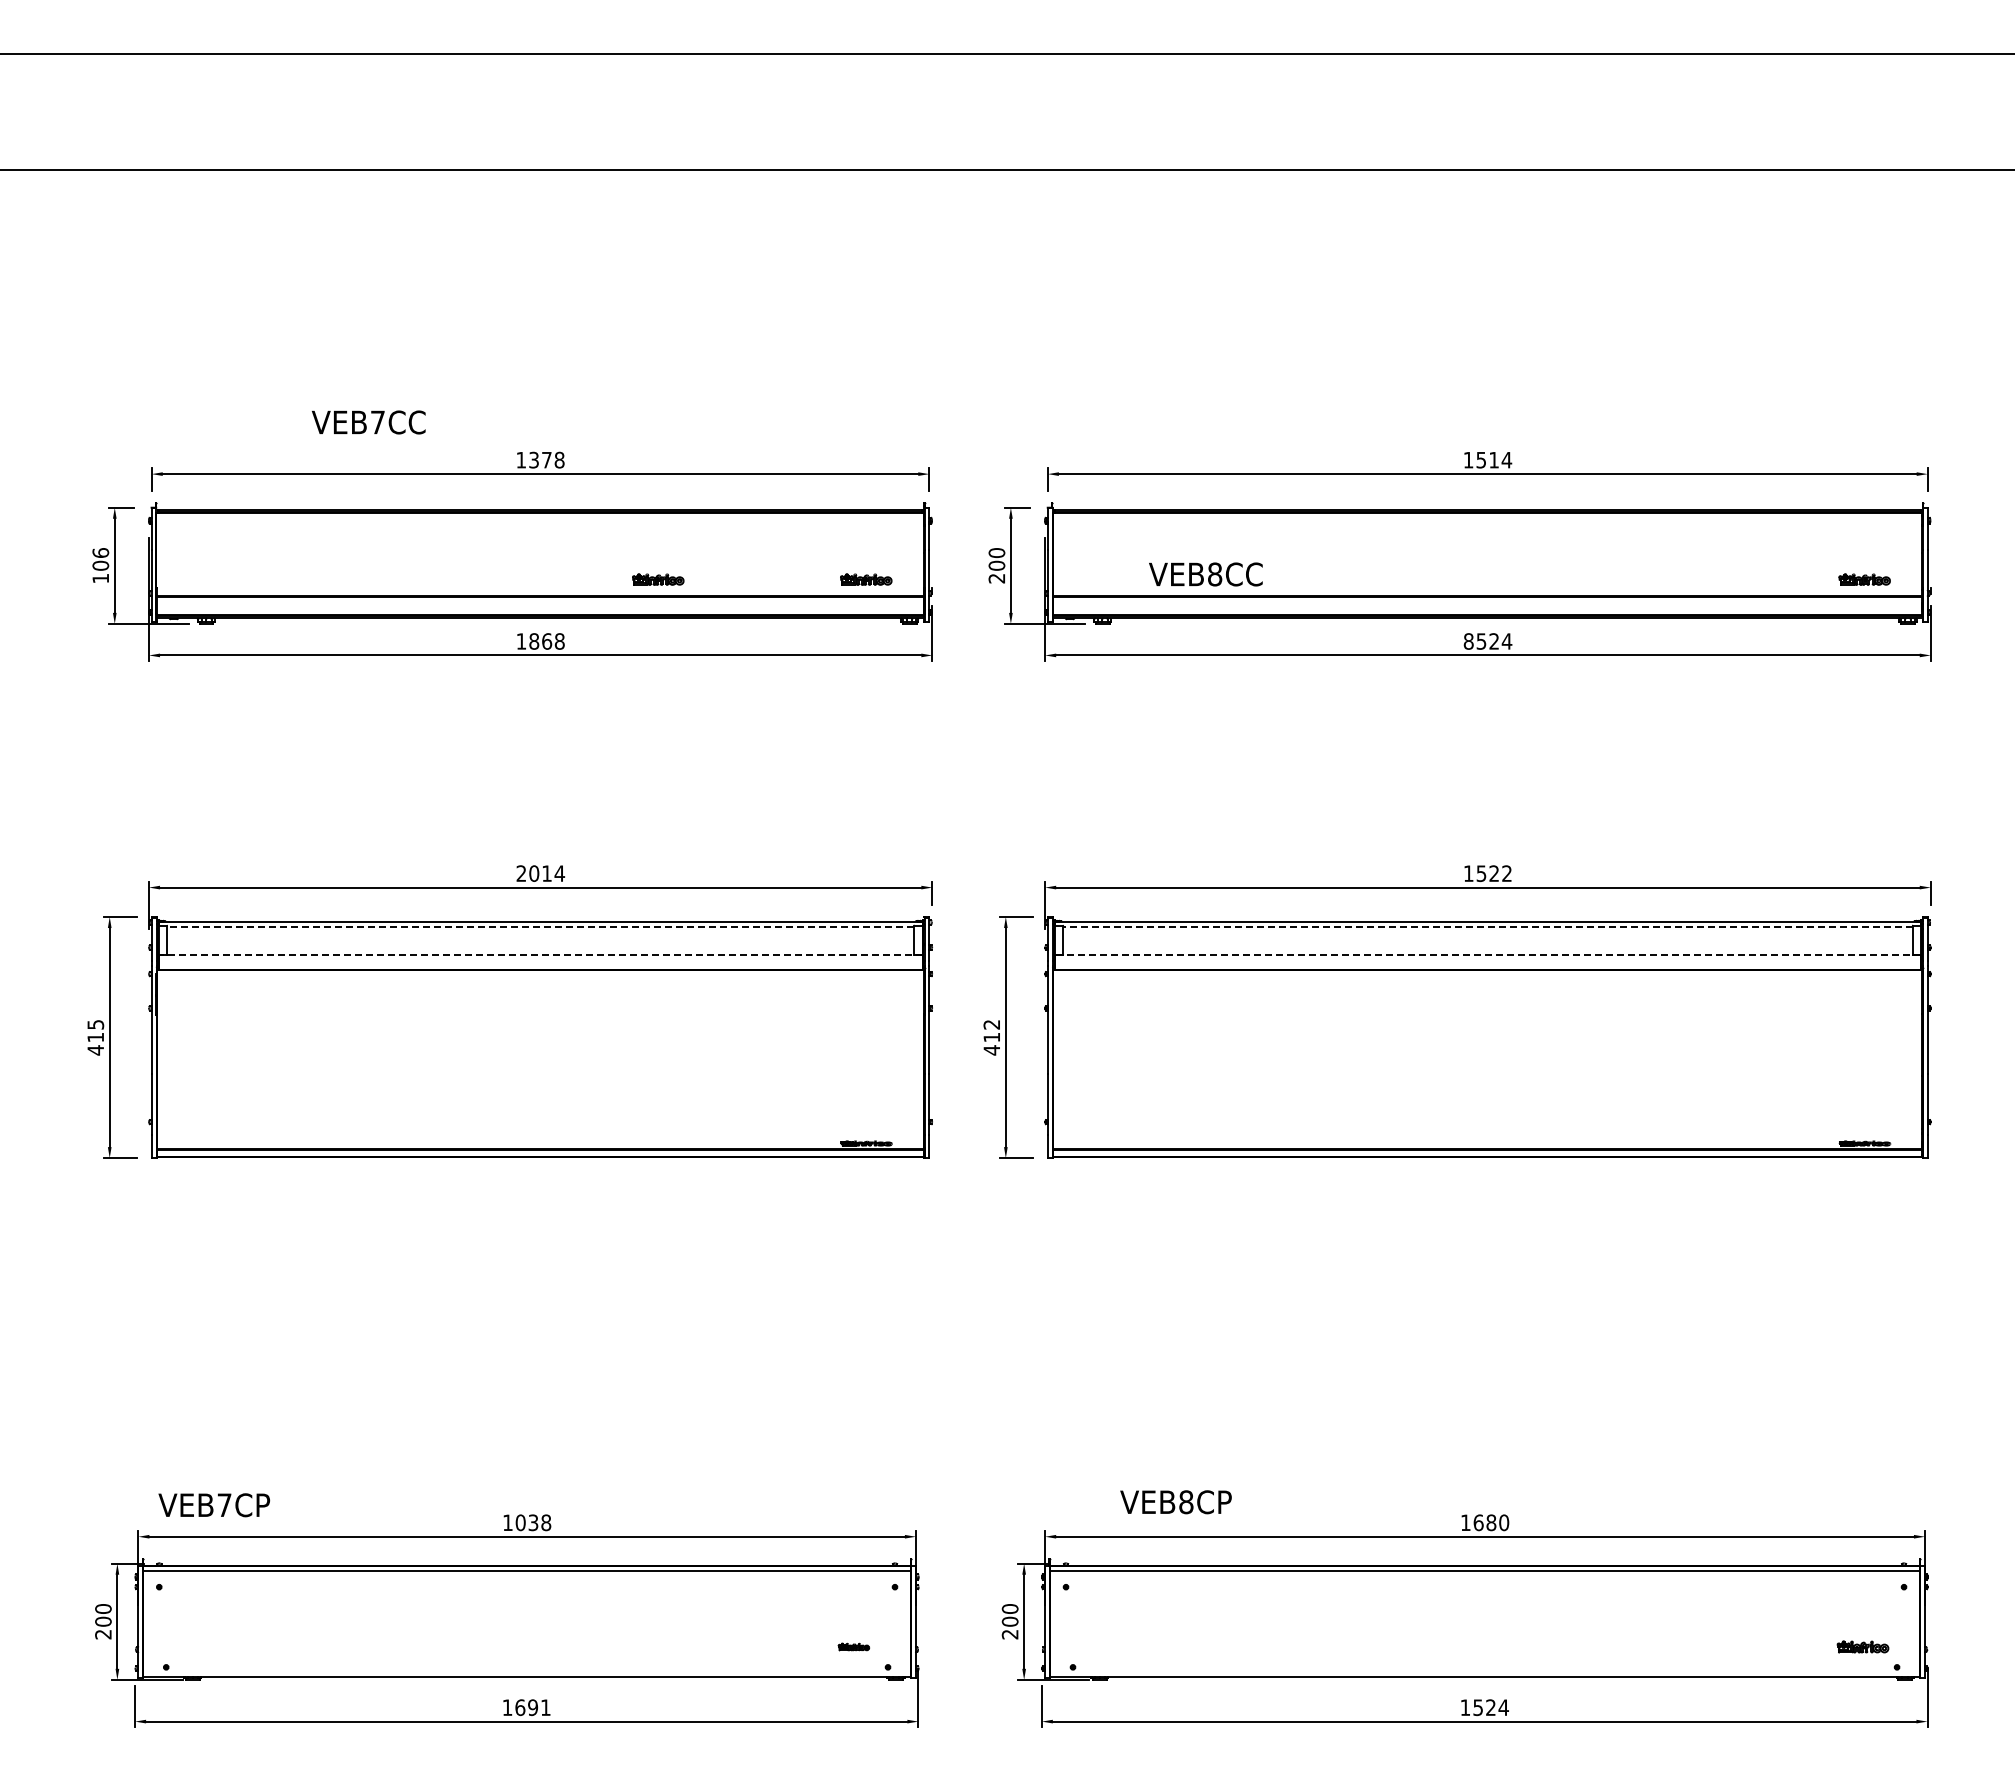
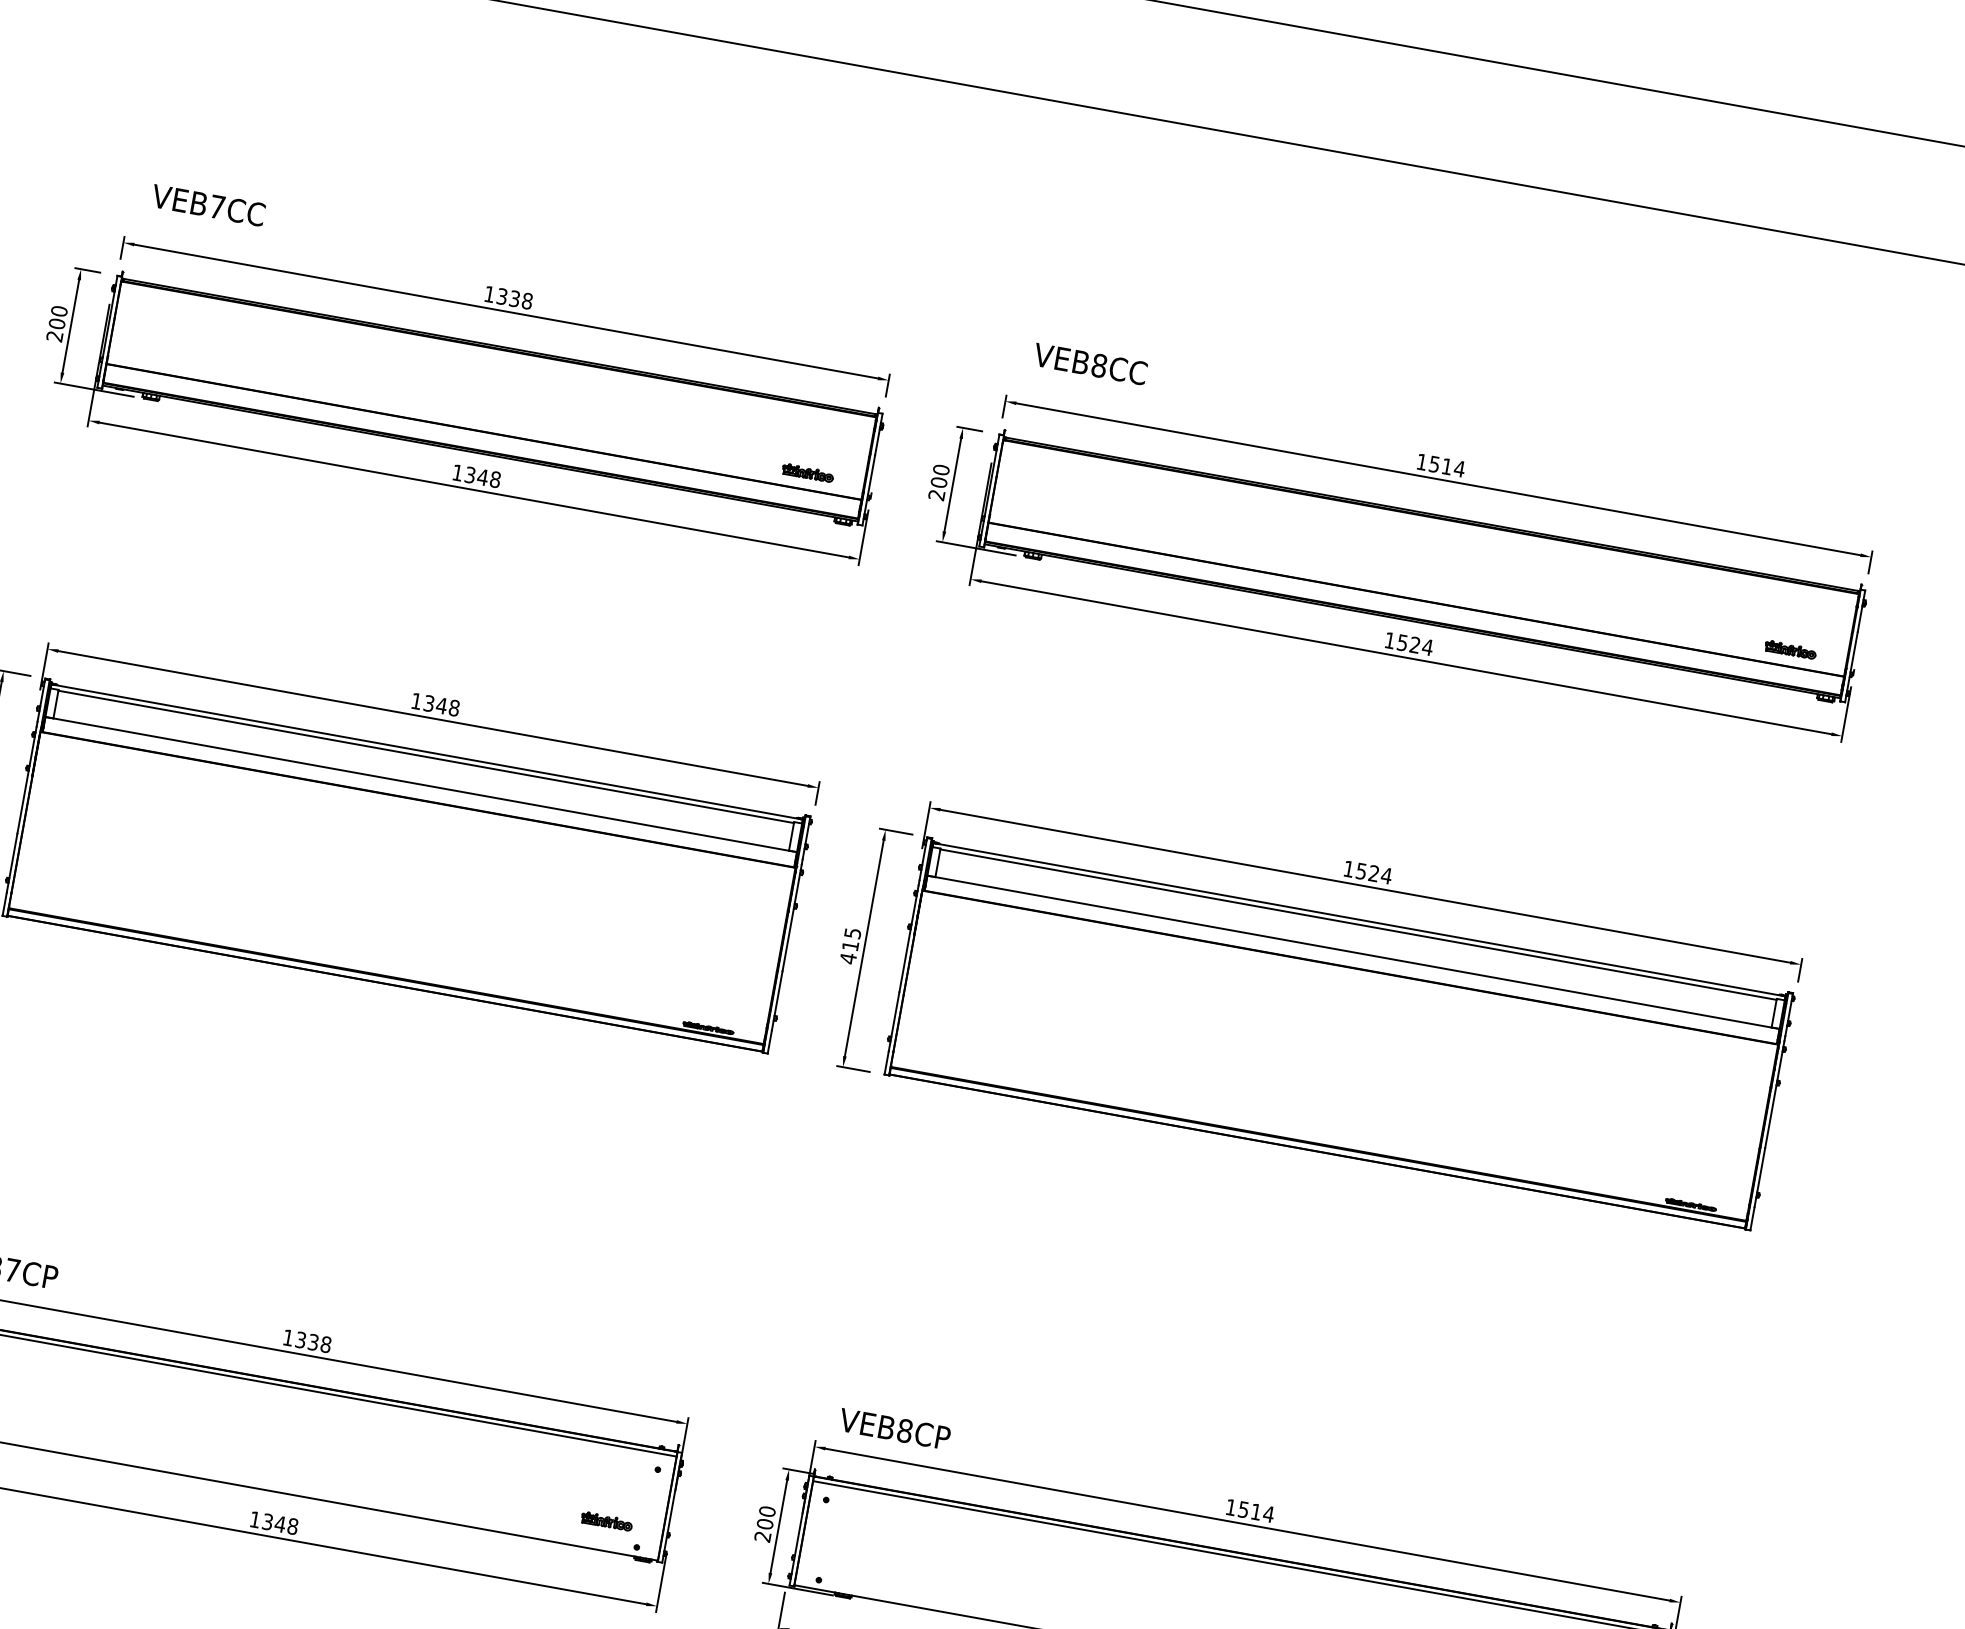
text: (368, 422) -> (208, 205), moved
text: (546, 459) -> (514, 298), 1378 -> 1338
text: (100, 565) -> (56, 323), 106 -> 200
text: (1205, 574) -> (1090, 364), moved
part: (658, 579) -> (603, 436), removed
text: (540, 641) -> (476, 476), 1868 -> 1348
text: (1468, 641) -> (1389, 640), 8524 -> 1524
text: (540, 873) -> (435, 704), 2014 -> 1348
text: (1506, 873) -> (1386, 875), 1522 -> 1524
line: (540, 926) -> (425, 756), dashed -> solid
line: (1488, 926) -> (1358, 924), dashed -> solid
line: (540, 954) -> (421, 784), dashed -> solid
line: (1488, 954) -> (1354, 952), dashed -> solid
text: (991, 1024) -> (852, 933), 412 -> 415
text: (1175, 1502) -> (894, 1429), moved
text: (520, 1522) -> (300, 1339), 1038 -> 1338
text: (1491, 1522) -> (1256, 1511), 1680 -> 1514
part: (853, 1646) -> (606, 1520), size x1.67
text: (532, 1707) -> (279, 1523), 1691 -> 1348

